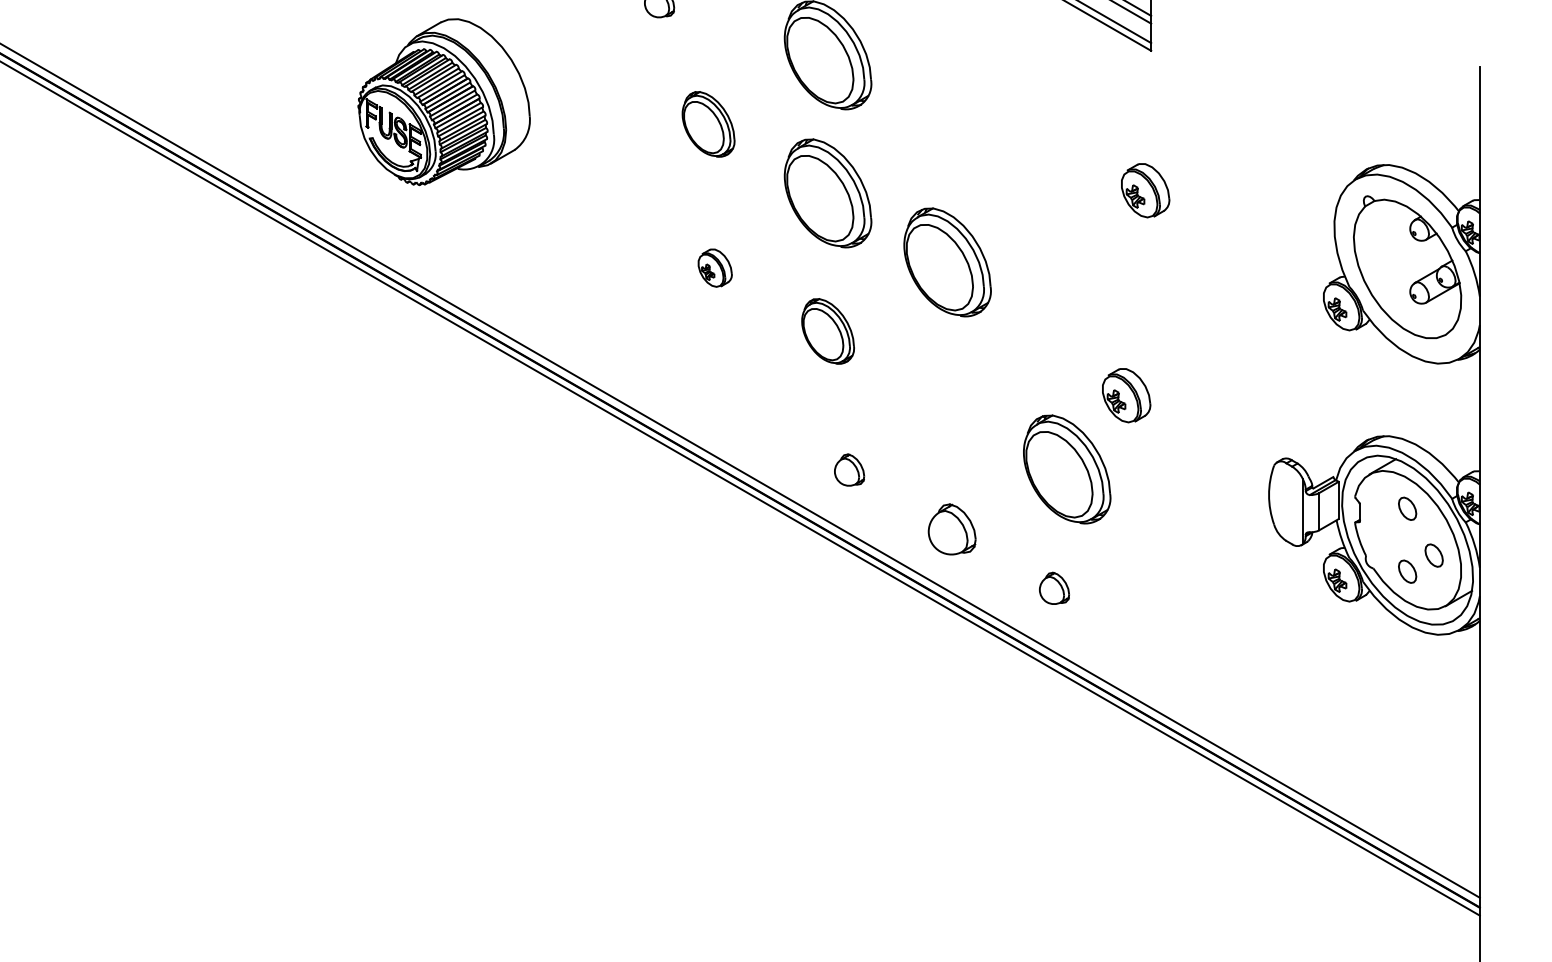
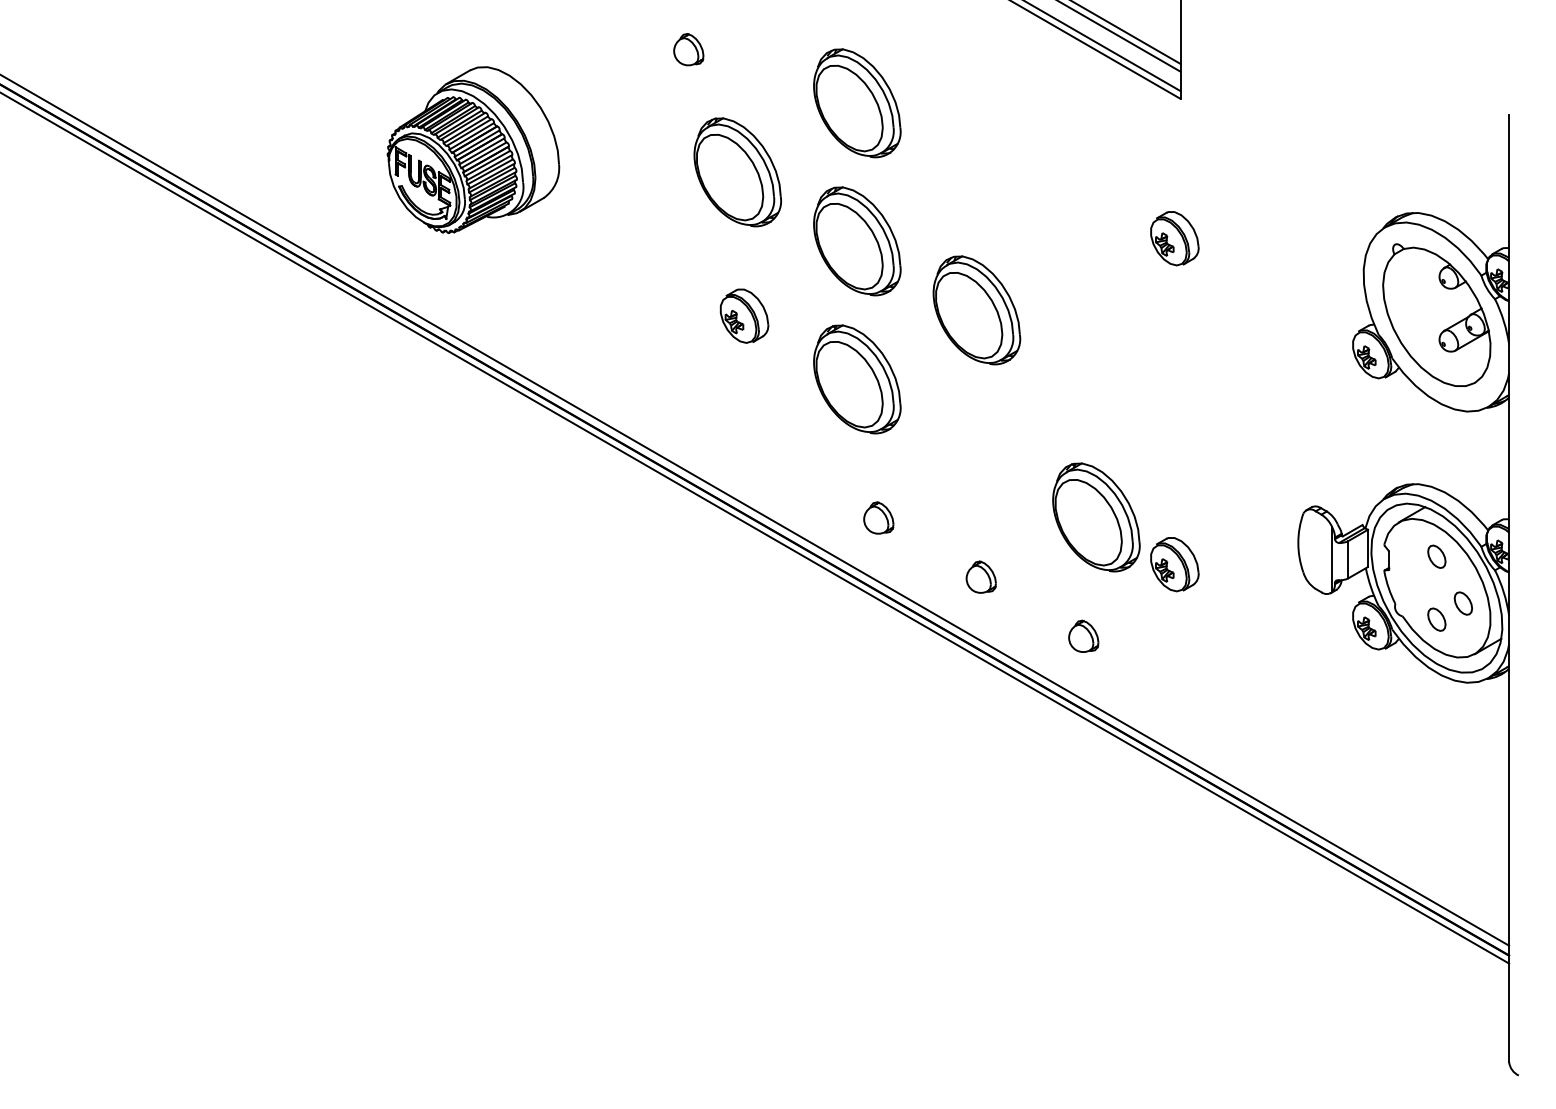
part: (708, 124) -> (737, 172), size x1.67
part: (715, 267) -> (744, 315), size x1.43
part: (828, 331) -> (857, 379), size x1.67
part: (1126, 395) -> (1174, 564), moved
part: (951, 528) -> (980, 576), size x0.62

